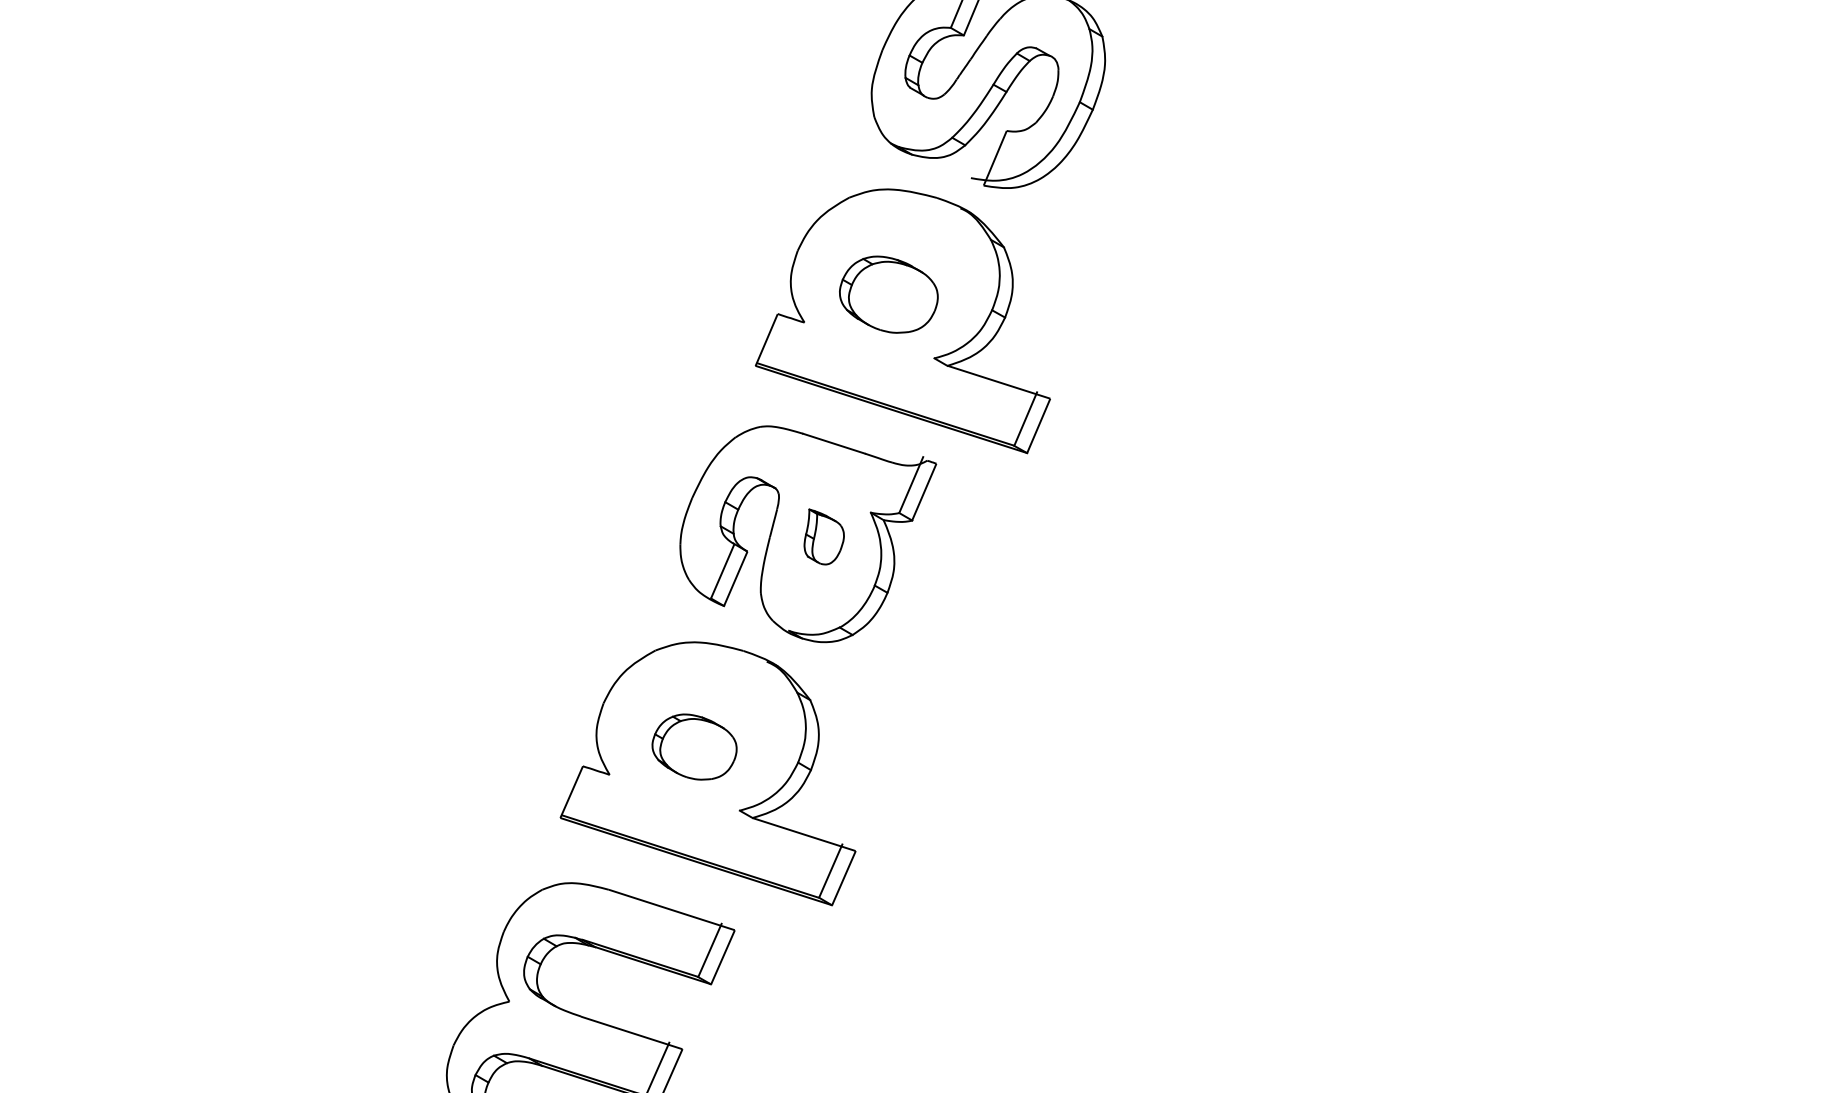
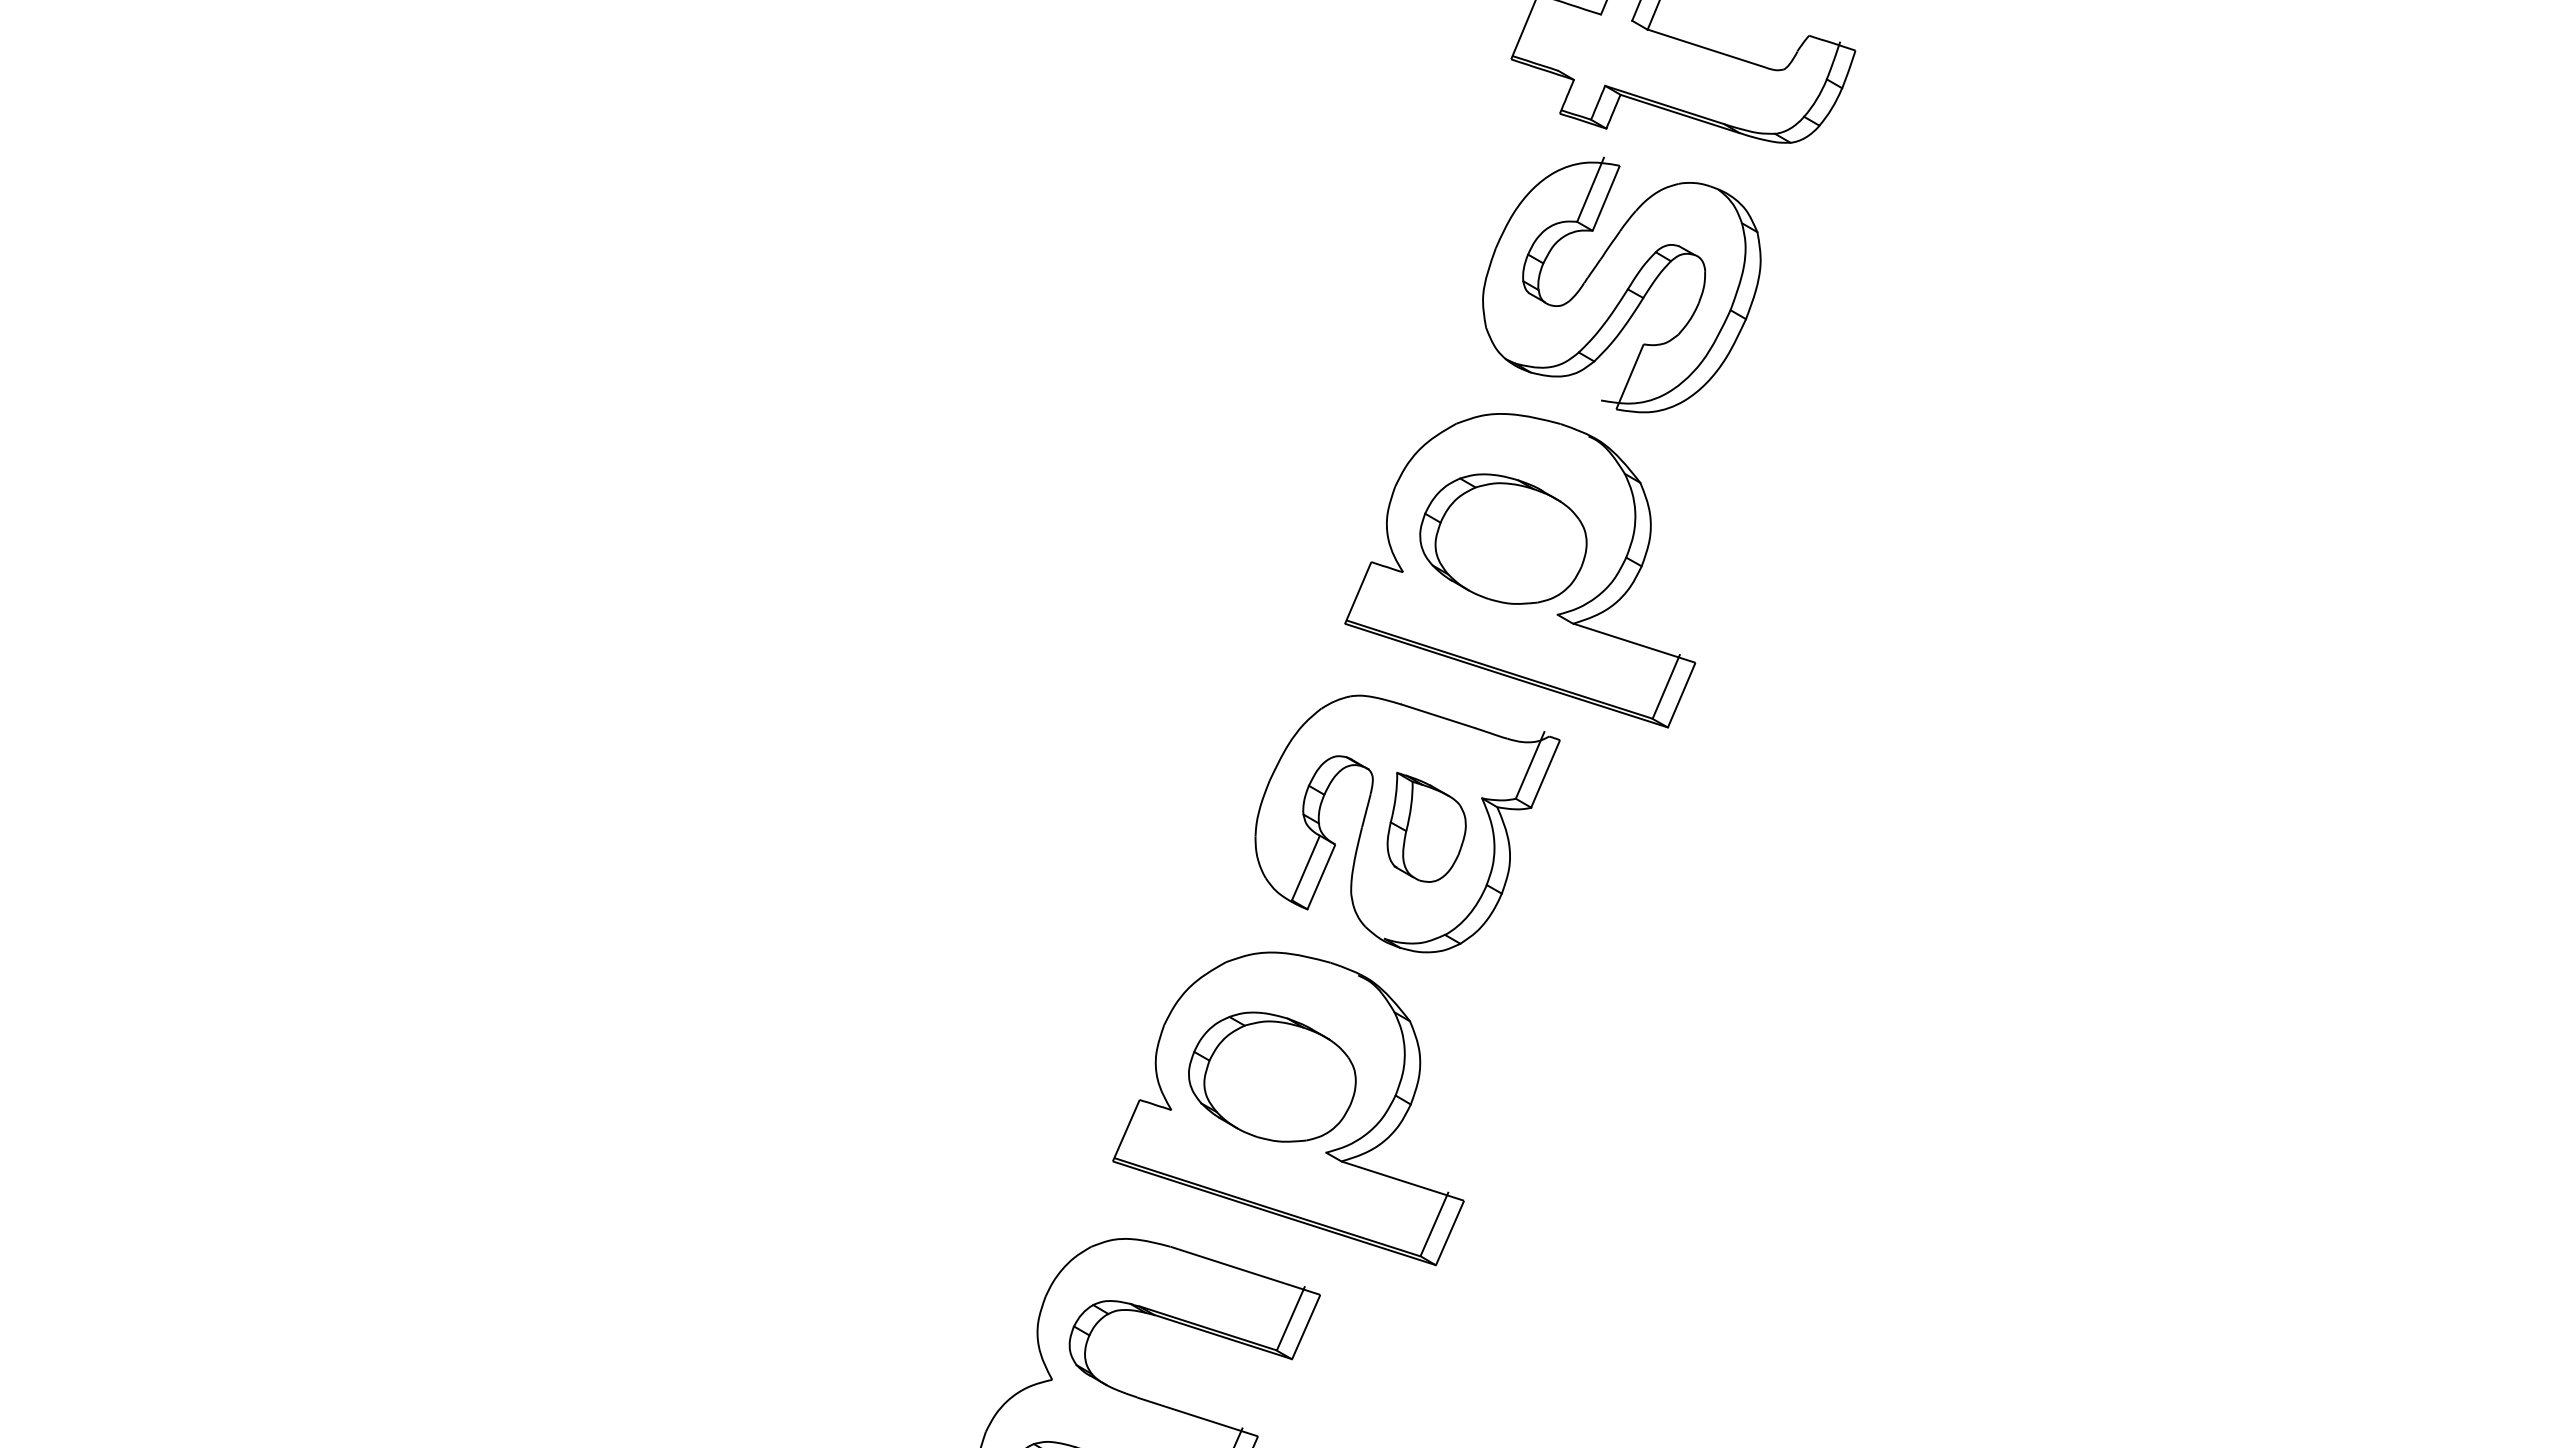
part: (888, 294) -> (1503, 538), size x1.43
part: (824, 536) -> (1426, 826), size x1.67
part: (694, 746) -> (1272, 1076), size x1.67

